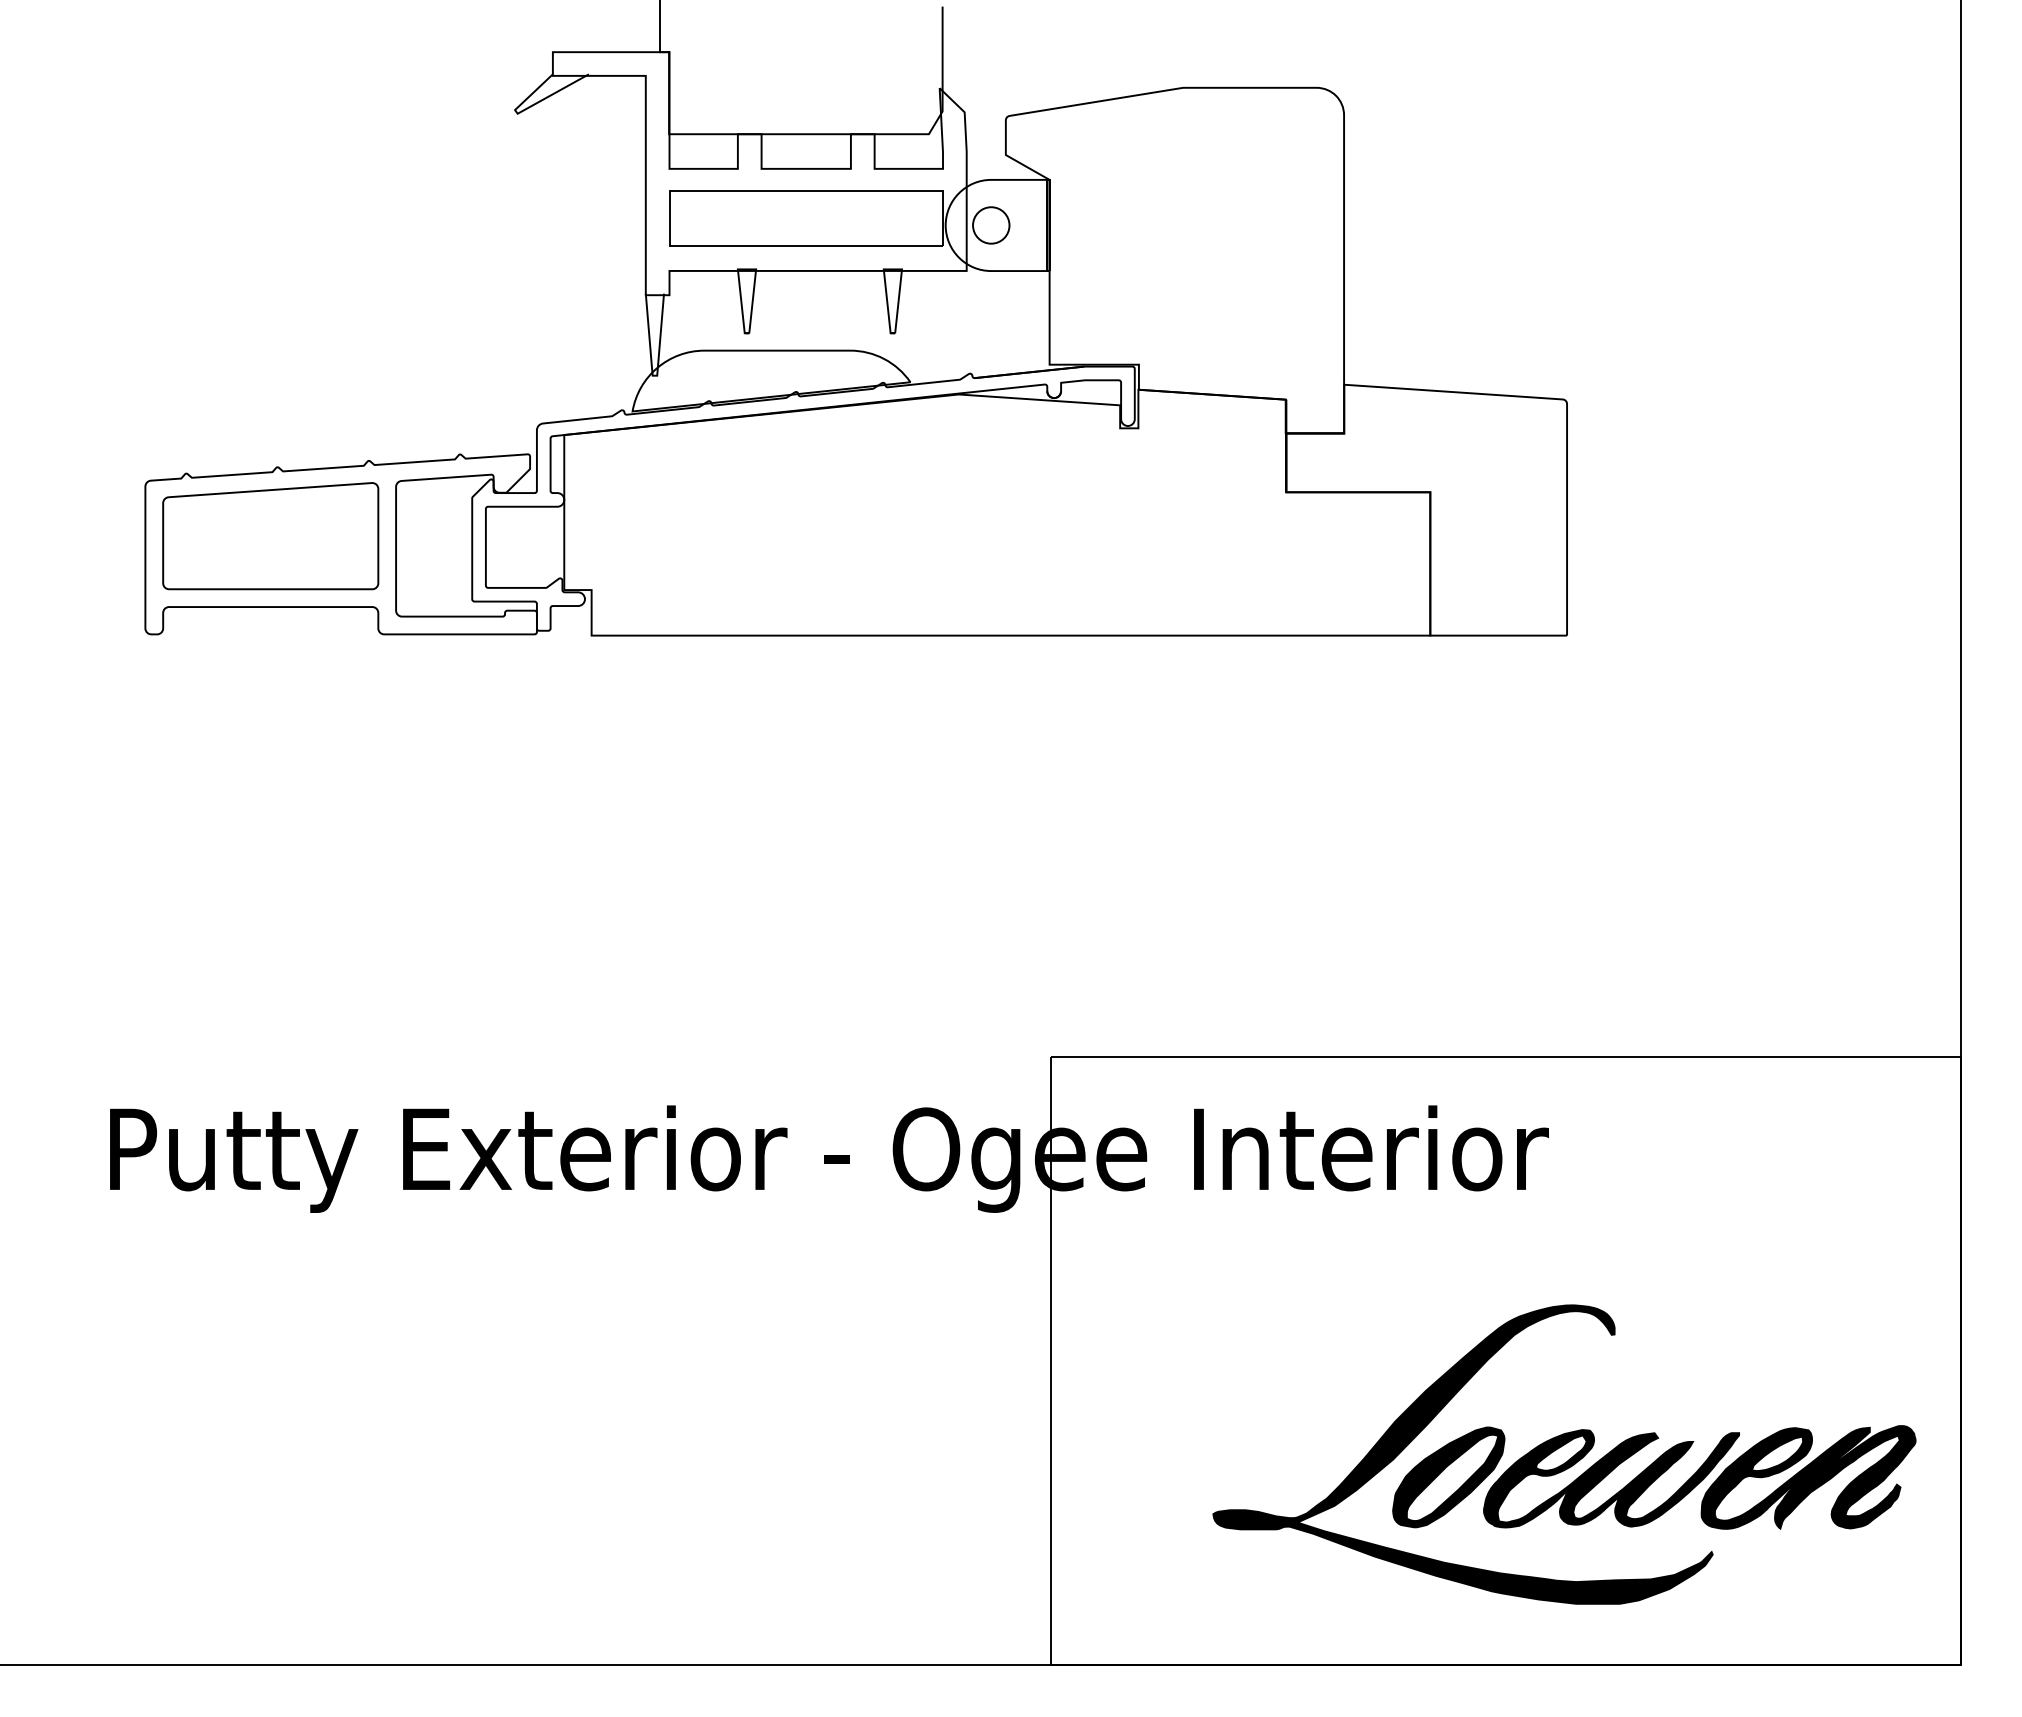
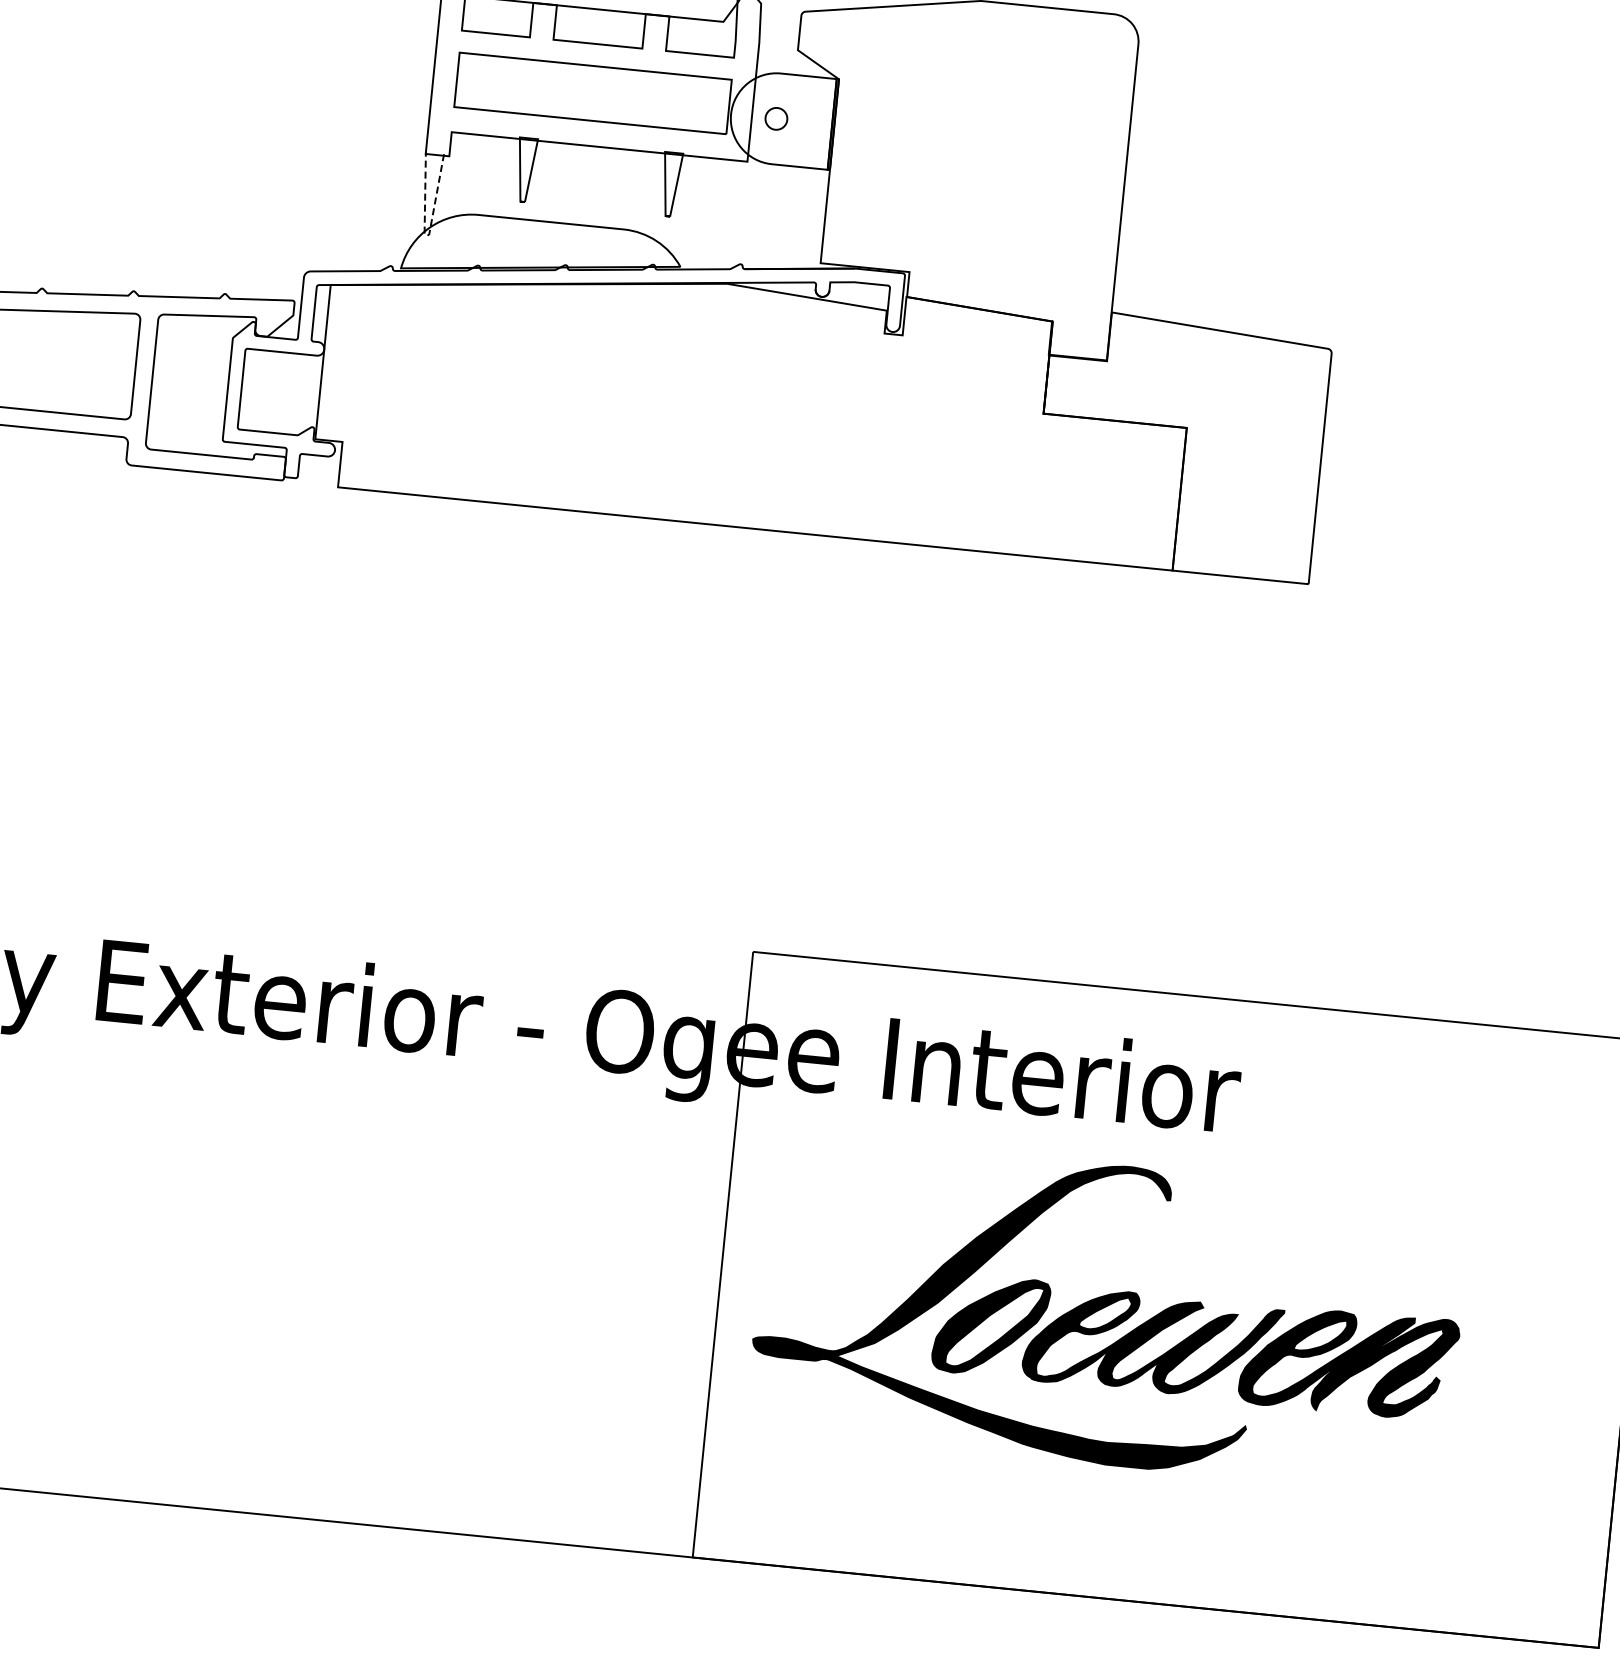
circle: (991, 225) -> (776, 118), size x0.6
line: (654, 375) -> (426, 234), solid -> dashed
part: (1564, 1454) -> (1108, 1314), moved

